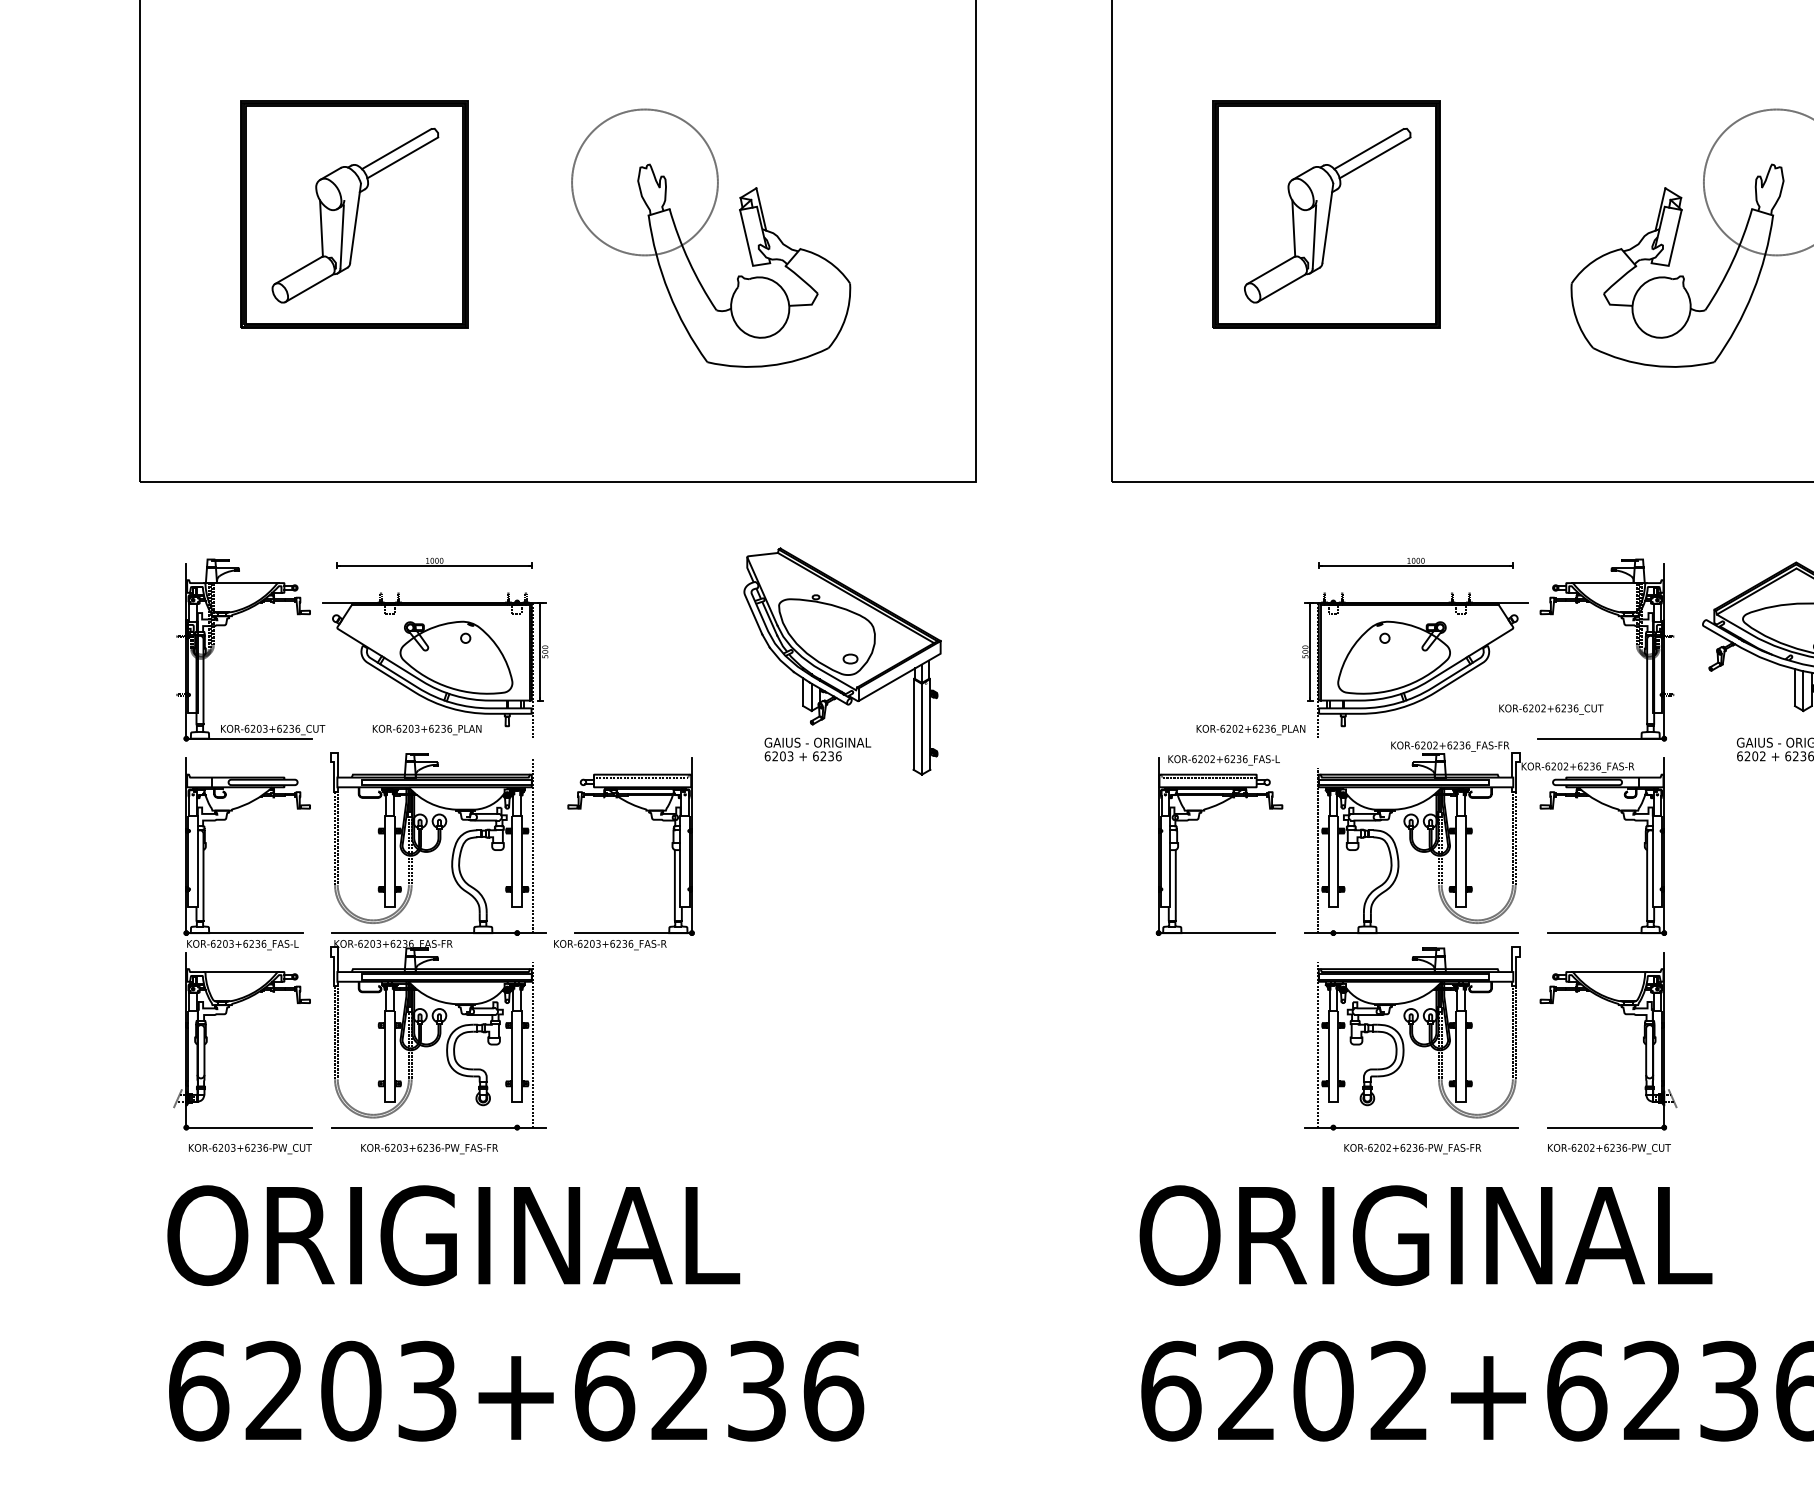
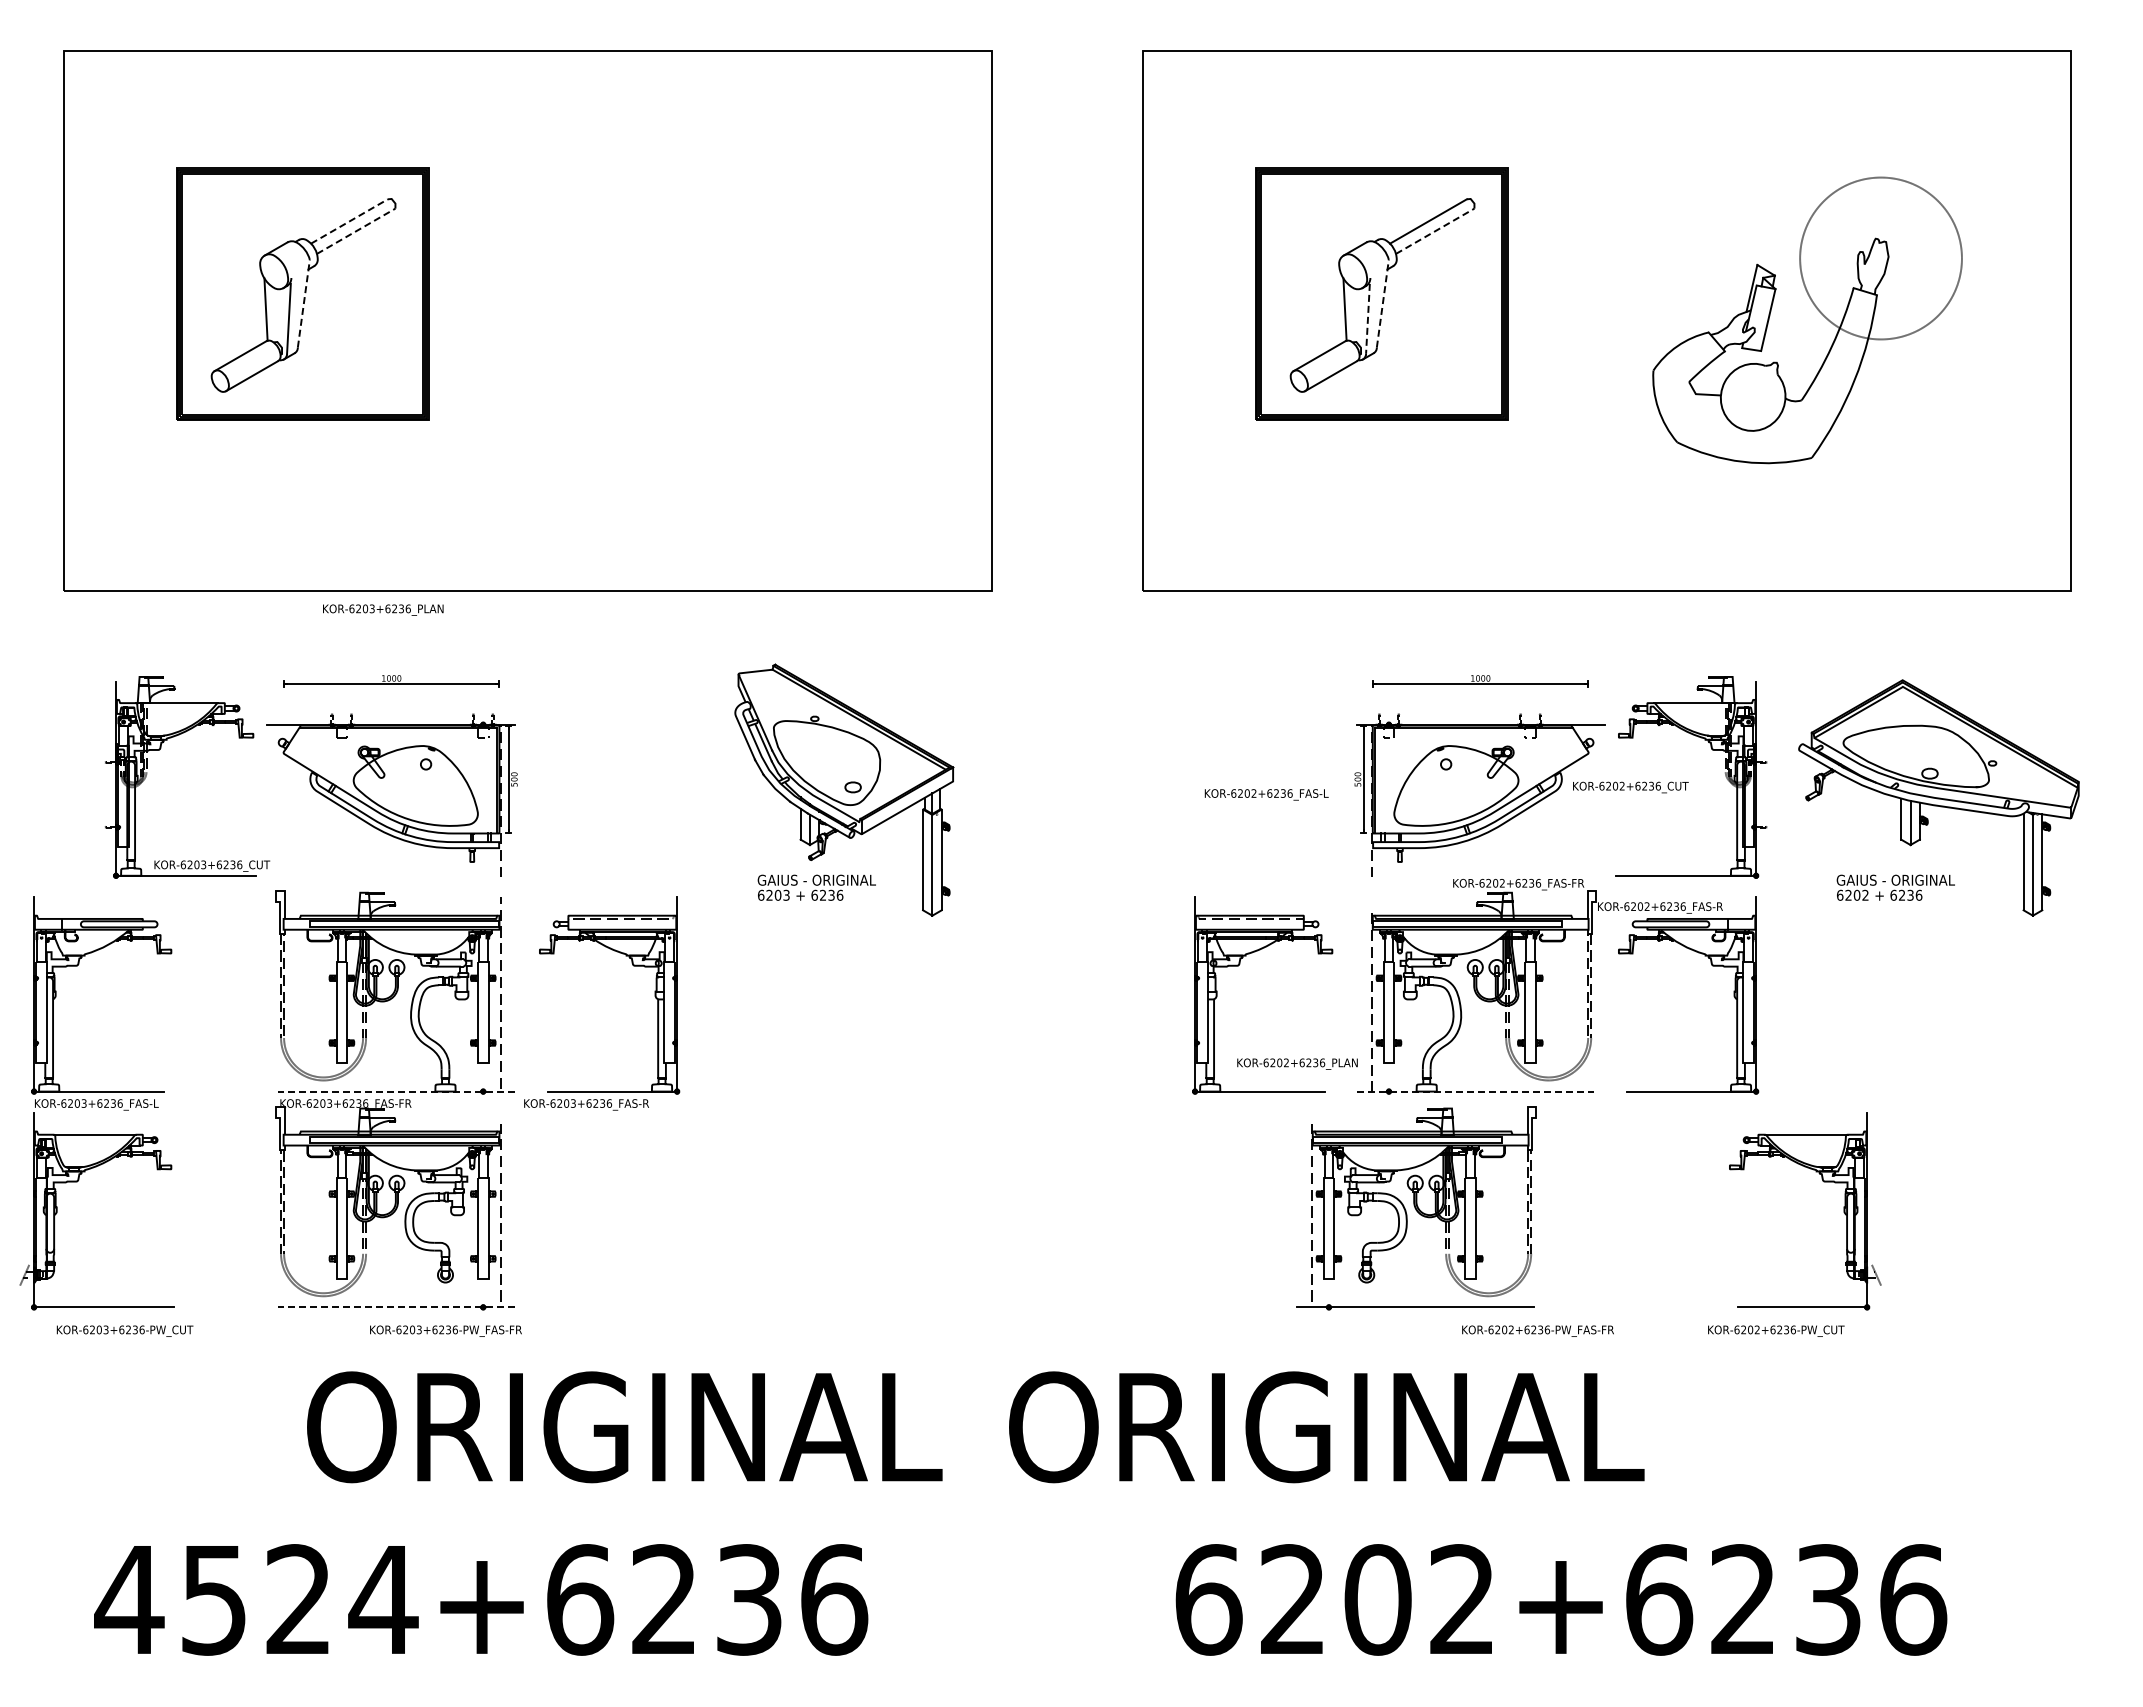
line: (396, 149) -> (349, 221), solid -> dashed
line: (403, 158) -> (356, 231), solid -> dashed
line: (1375, 158) -> (1435, 231), solid -> dashed
line: (355, 223) -> (303, 303), solid -> dashed
line: (1327, 223) -> (1382, 303), solid -> dashed
part: (702, 229) -> (688, 310), removed
line: (1314, 237) -> (1367, 319), solid -> dashed
text: (1551, 709) -> (1630, 787), moved
text: (427, 729) -> (383, 609), moved
text: (1250, 729) -> (1297, 1063), moved
text: (1223, 760) -> (1266, 794), moved
line: (439, 933) -> (396, 1091), solid -> dashed
line: (1411, 933) -> (1475, 1091), solid -> dashed
part: (242, 943) -> (96, 1103), moved
part: (1624, 1015) -> (1823, 1182), moved
part: (1412, 1038) -> (1416, 1208), moved
line: (439, 1127) -> (396, 1307), solid -> dashed
text: (249, 1148) -> (124, 1330), moved
text: (429, 1148) -> (445, 1330), moved
text: (1412, 1148) -> (1537, 1330), moved
text: (1609, 1148) -> (1776, 1330), moved
text: (453, 1235) -> (624, 1427), moved
text: (1425, 1235) -> (1326, 1427), moved
text: (312, 1390) -> (256, 1599), 6203+6236 -> 4524+6236

